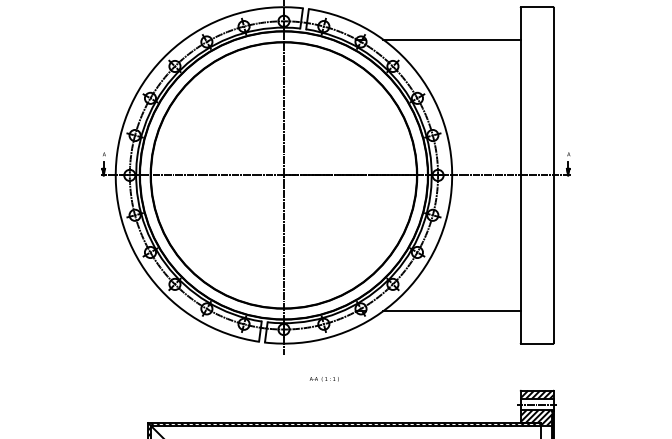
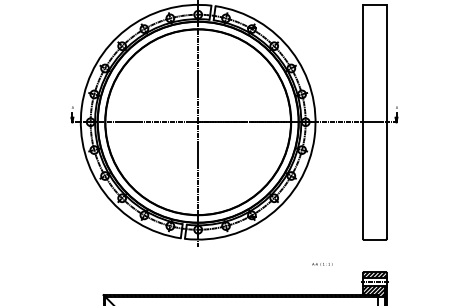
line: (452, 39) -> (315, 27), removed
line: (452, 310) -> (315, 216), removed
text: (324, 379) -> (322, 264), moved

